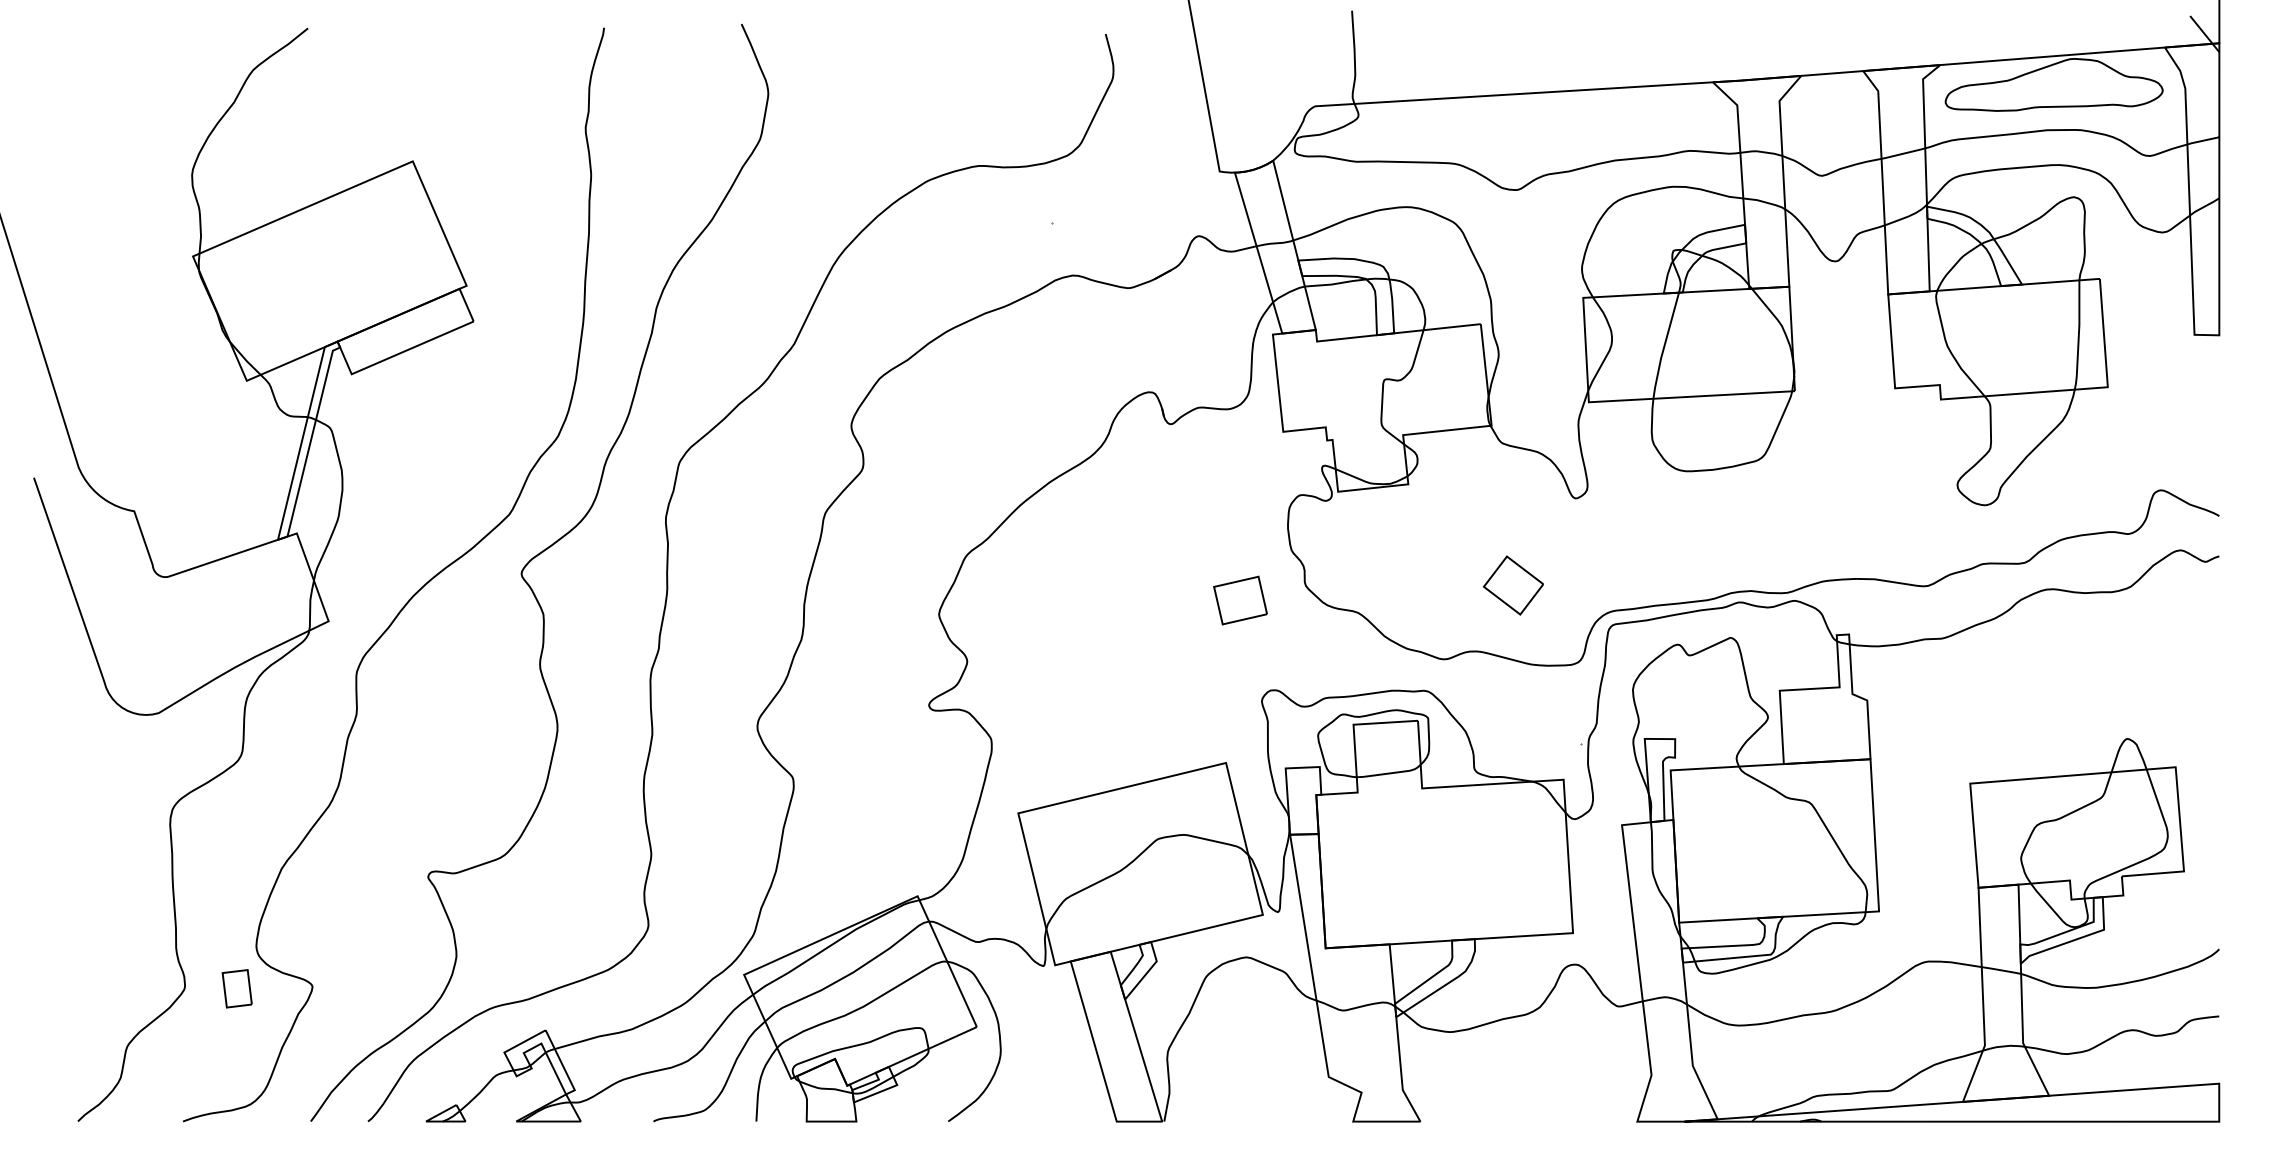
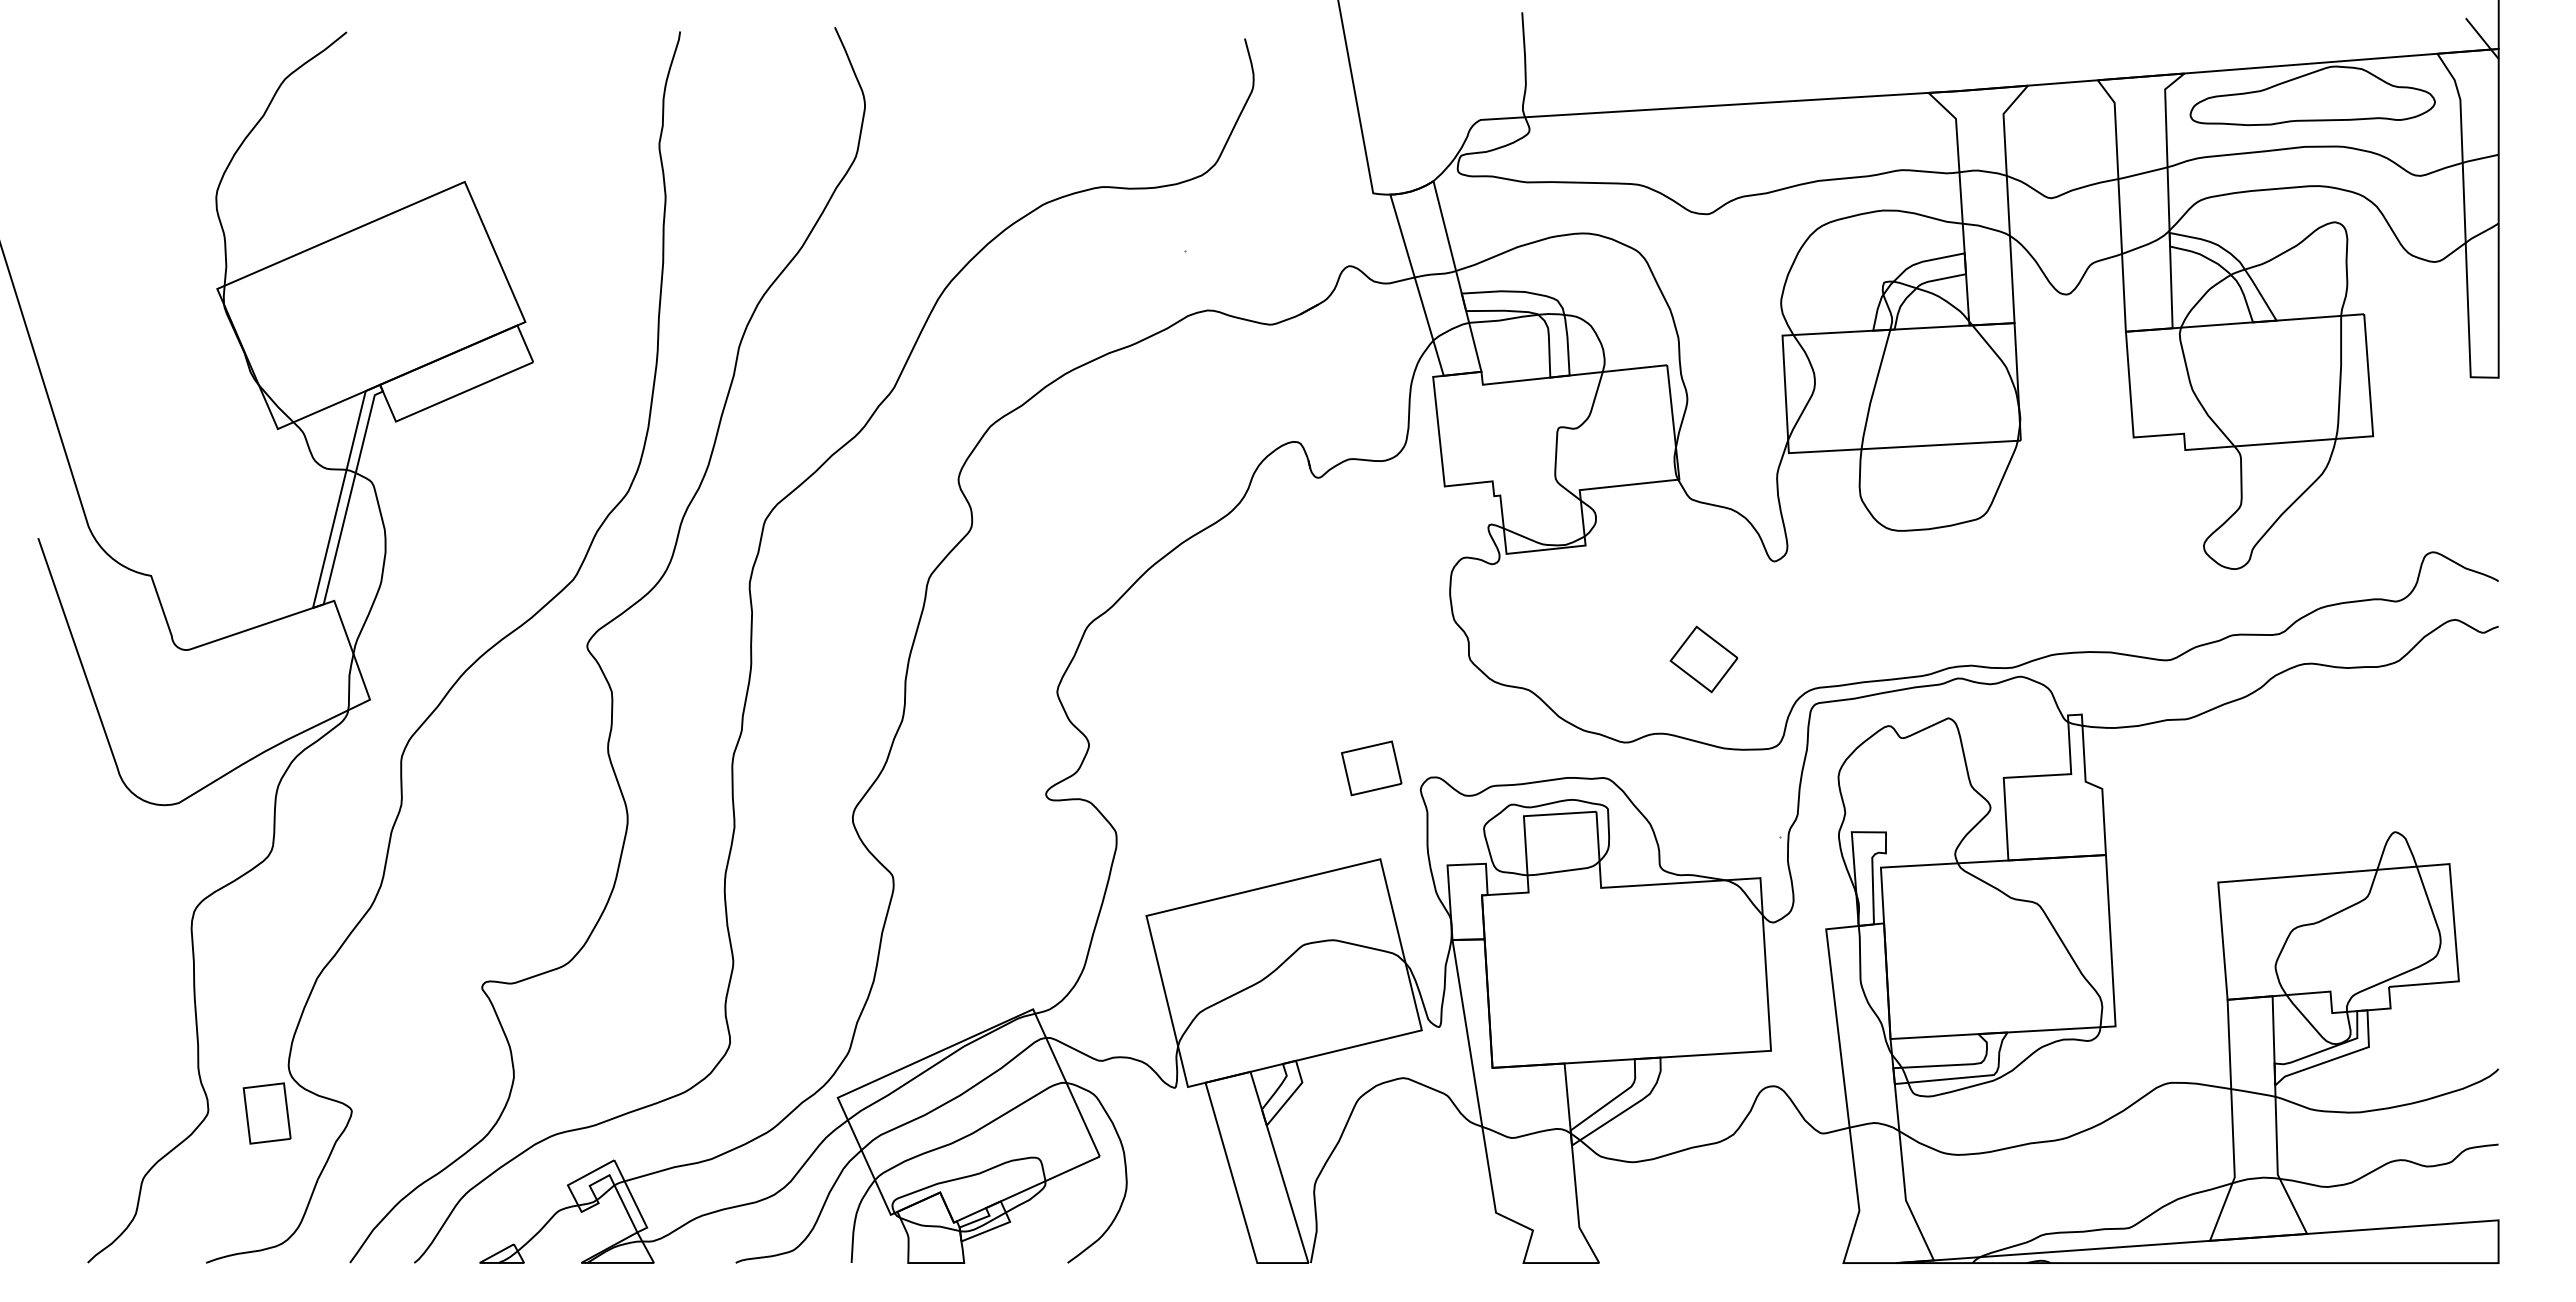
part: (1240, 600) -> (1371, 768), moved
part: (236, 988) -> (266, 1113), size x1.43

